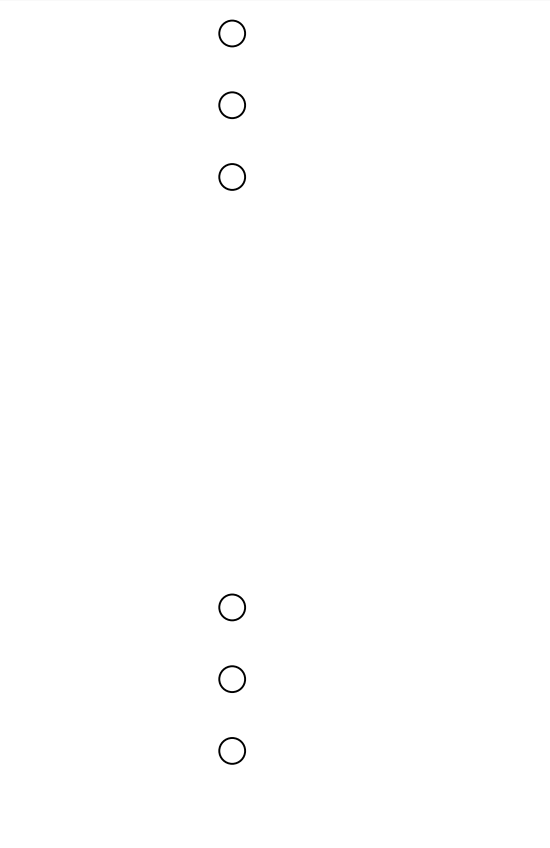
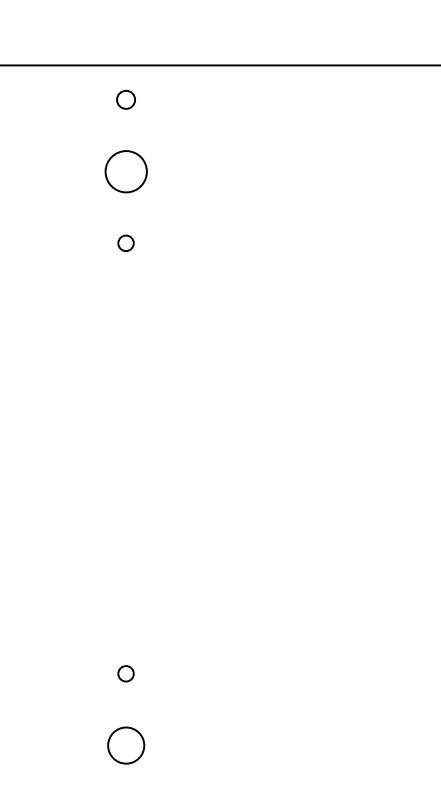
circle: (231, 33) -> (125, 99), size x0.7
circle: (231, 104) -> (125, 170), size x1.6
circle: (231, 176) -> (125, 242), size x0.6
circle: (231, 607) -> (125, 673), size x0.6
circle: (231, 678) -> (125, 744), size x1.4

